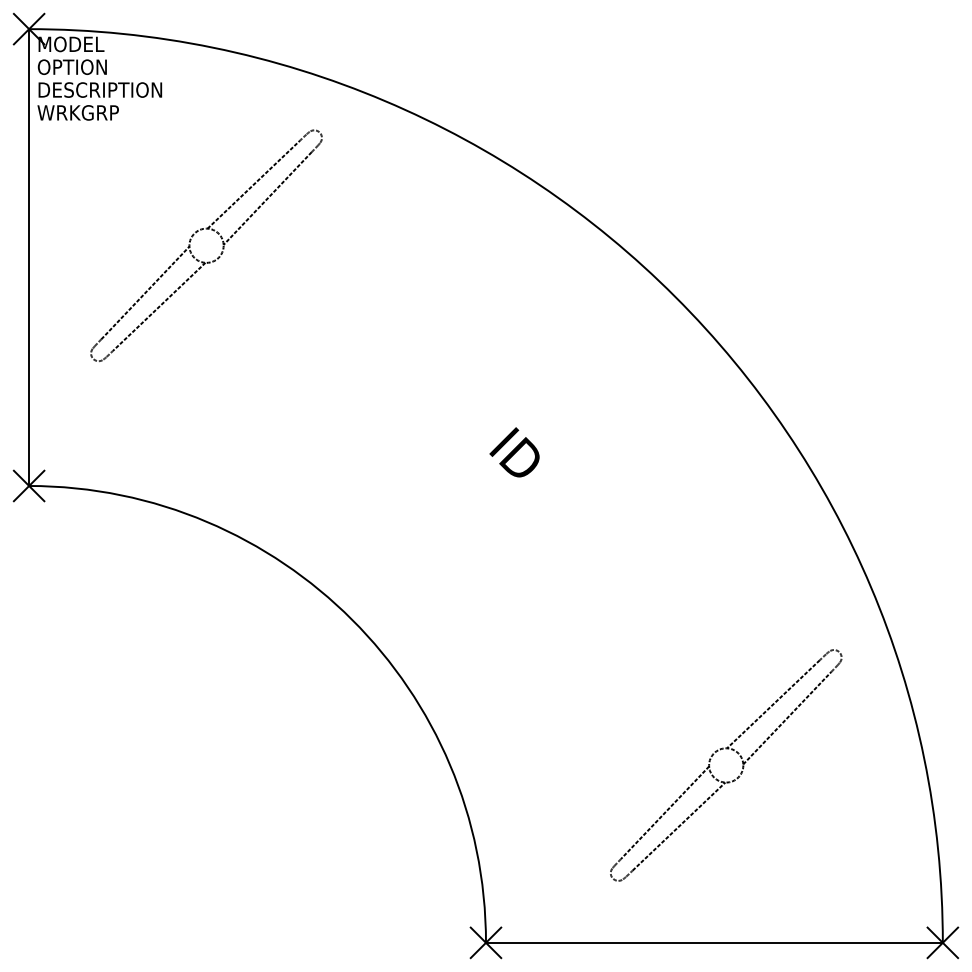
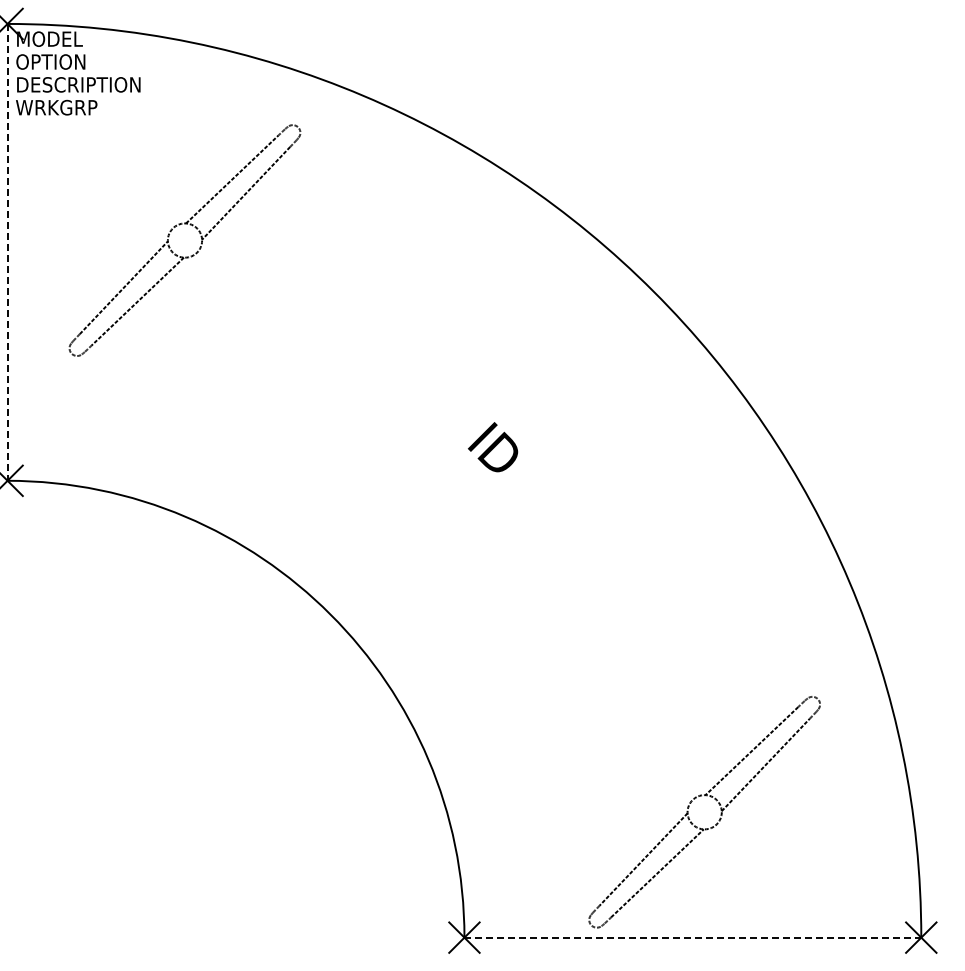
line: (29, 258) -> (7, 253), solid -> dashed
part: (737, 776) -> (715, 823), moved
line: (714, 942) -> (692, 937), solid -> dashed

